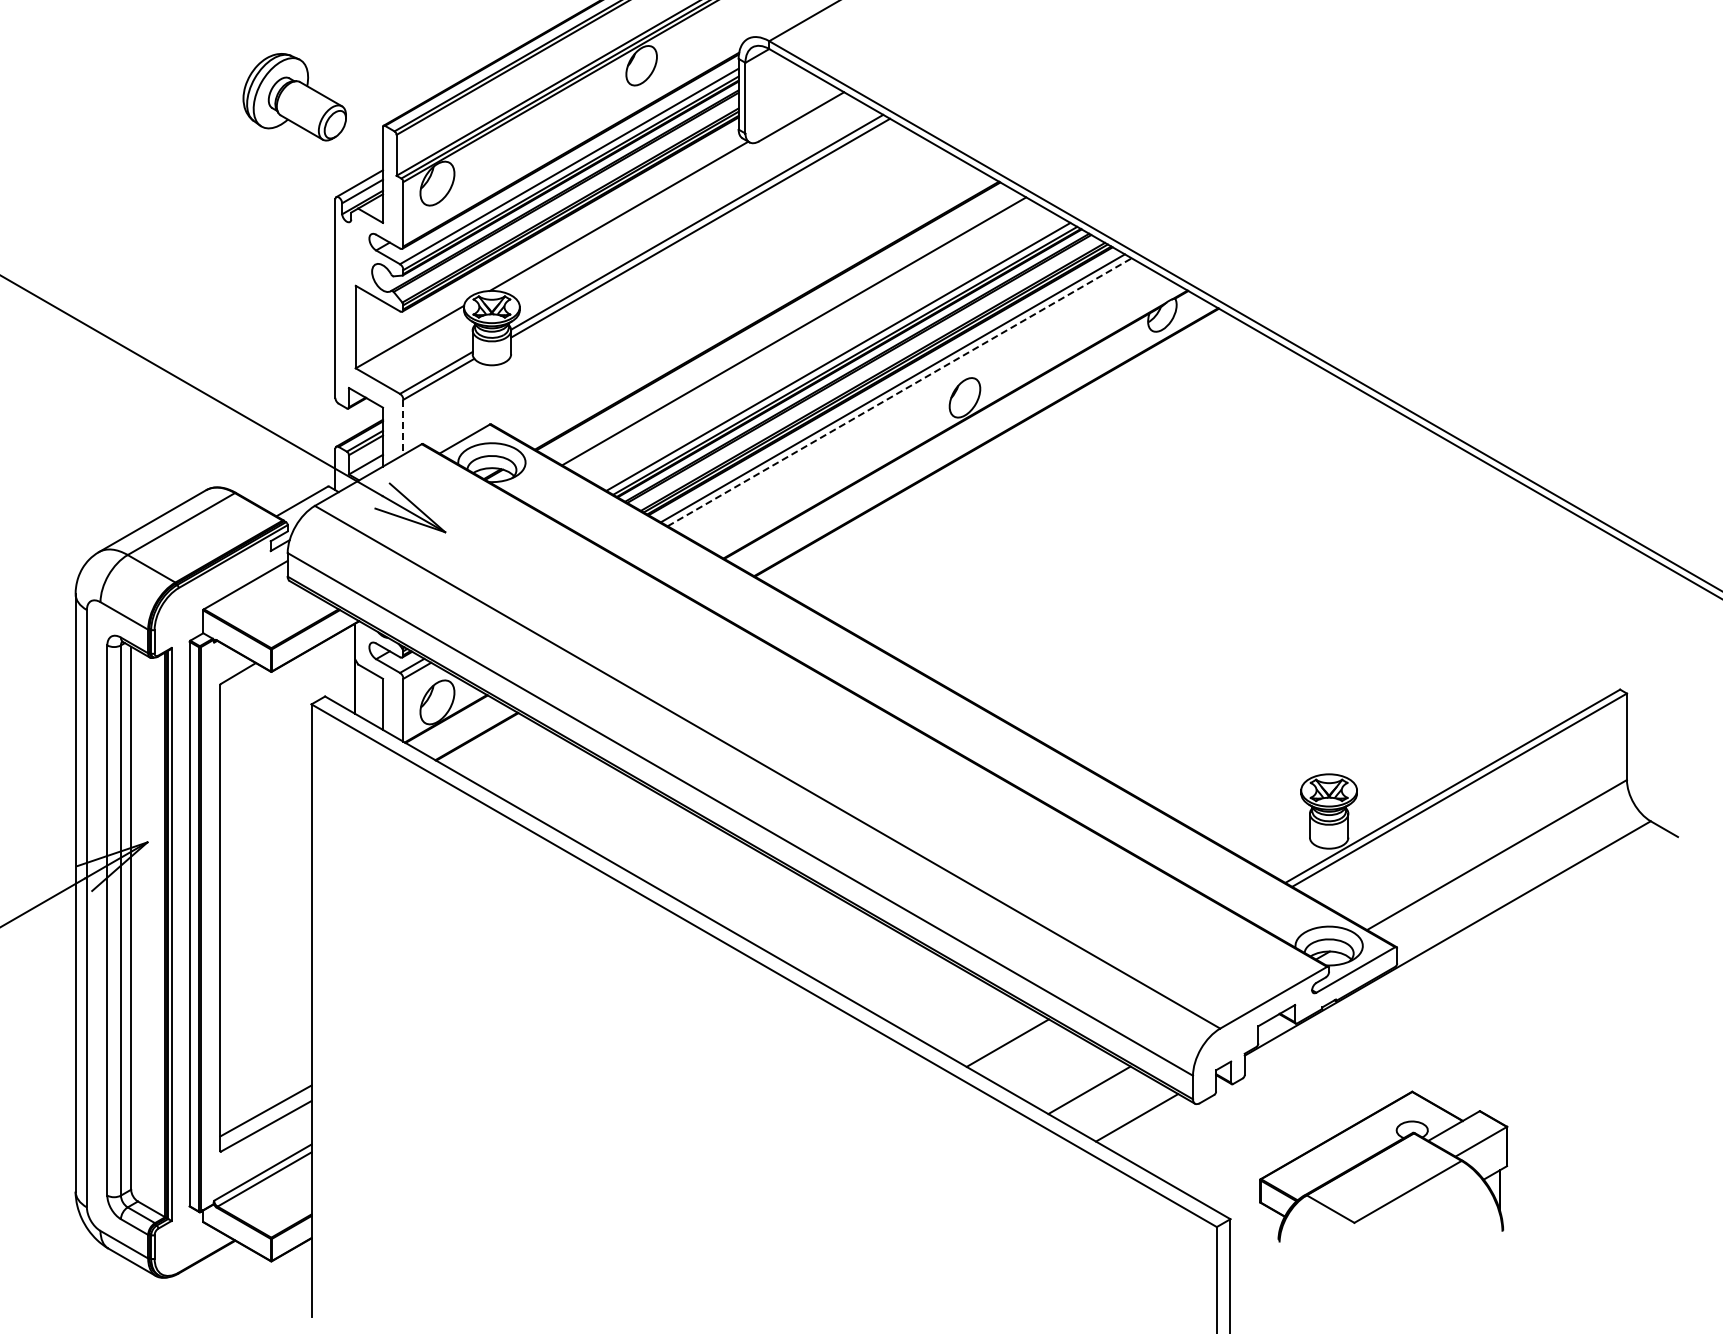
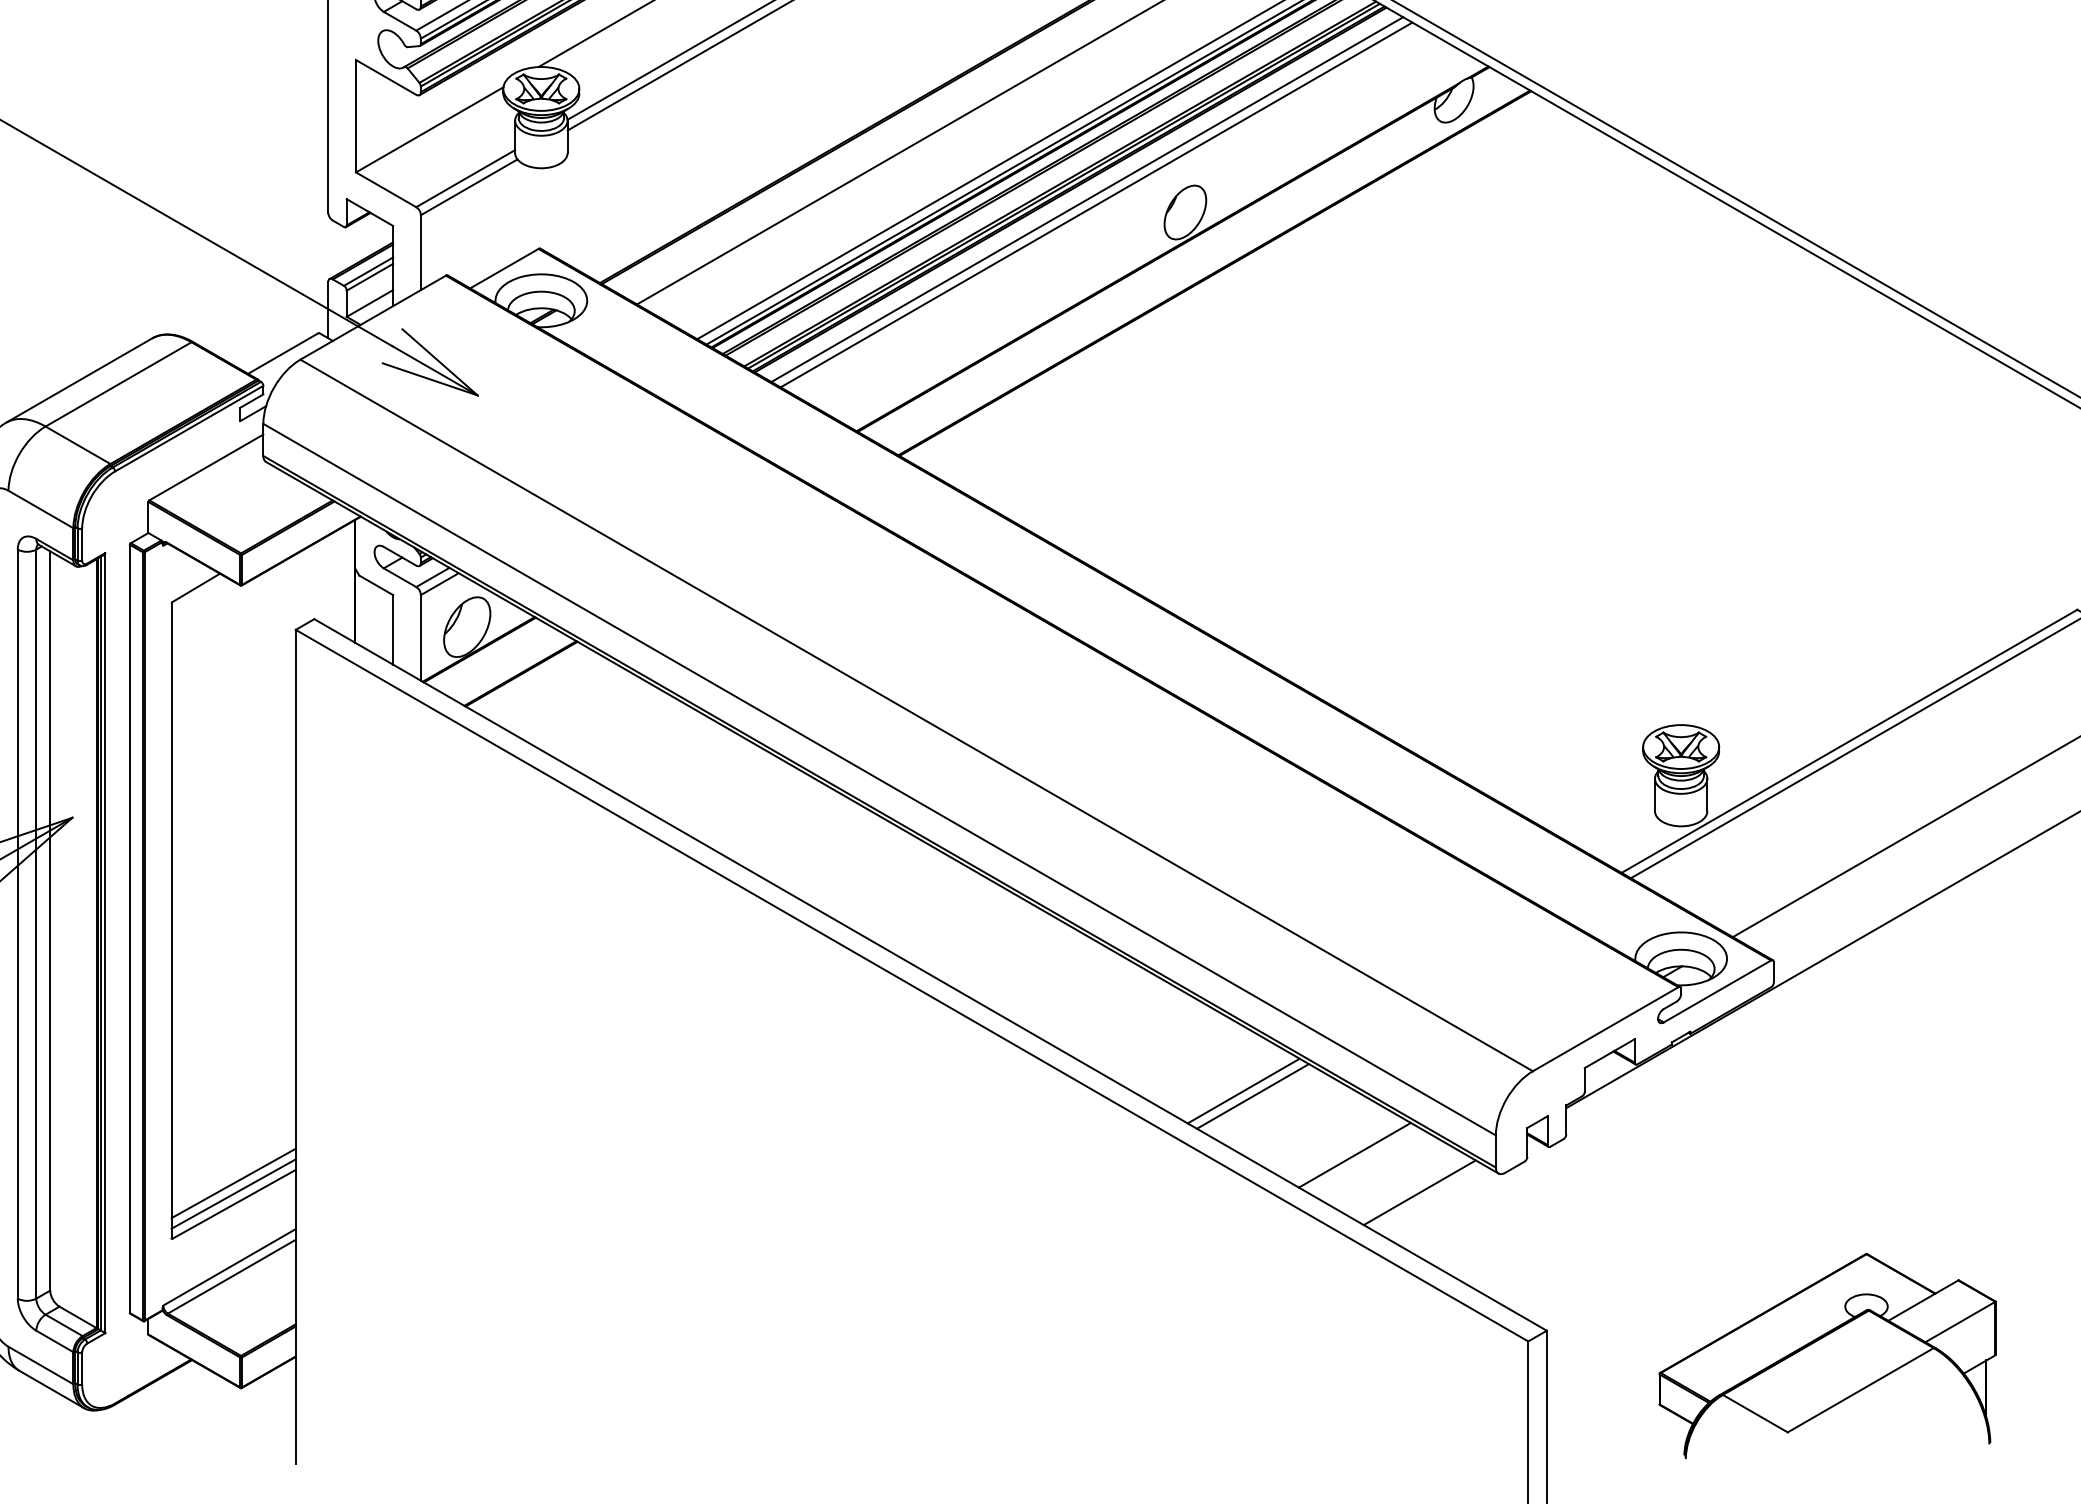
line: (899, 392) -> (1096, 205), dashed -> solid
line: (403, 427) -> (420, 252), dashed -> solid
line: (1014, 1046) -> (1252, 1095), added
line: (265, 1118) -> (233, 1193), added
part: (1383, 1166) -> (1827, 1355), moved

